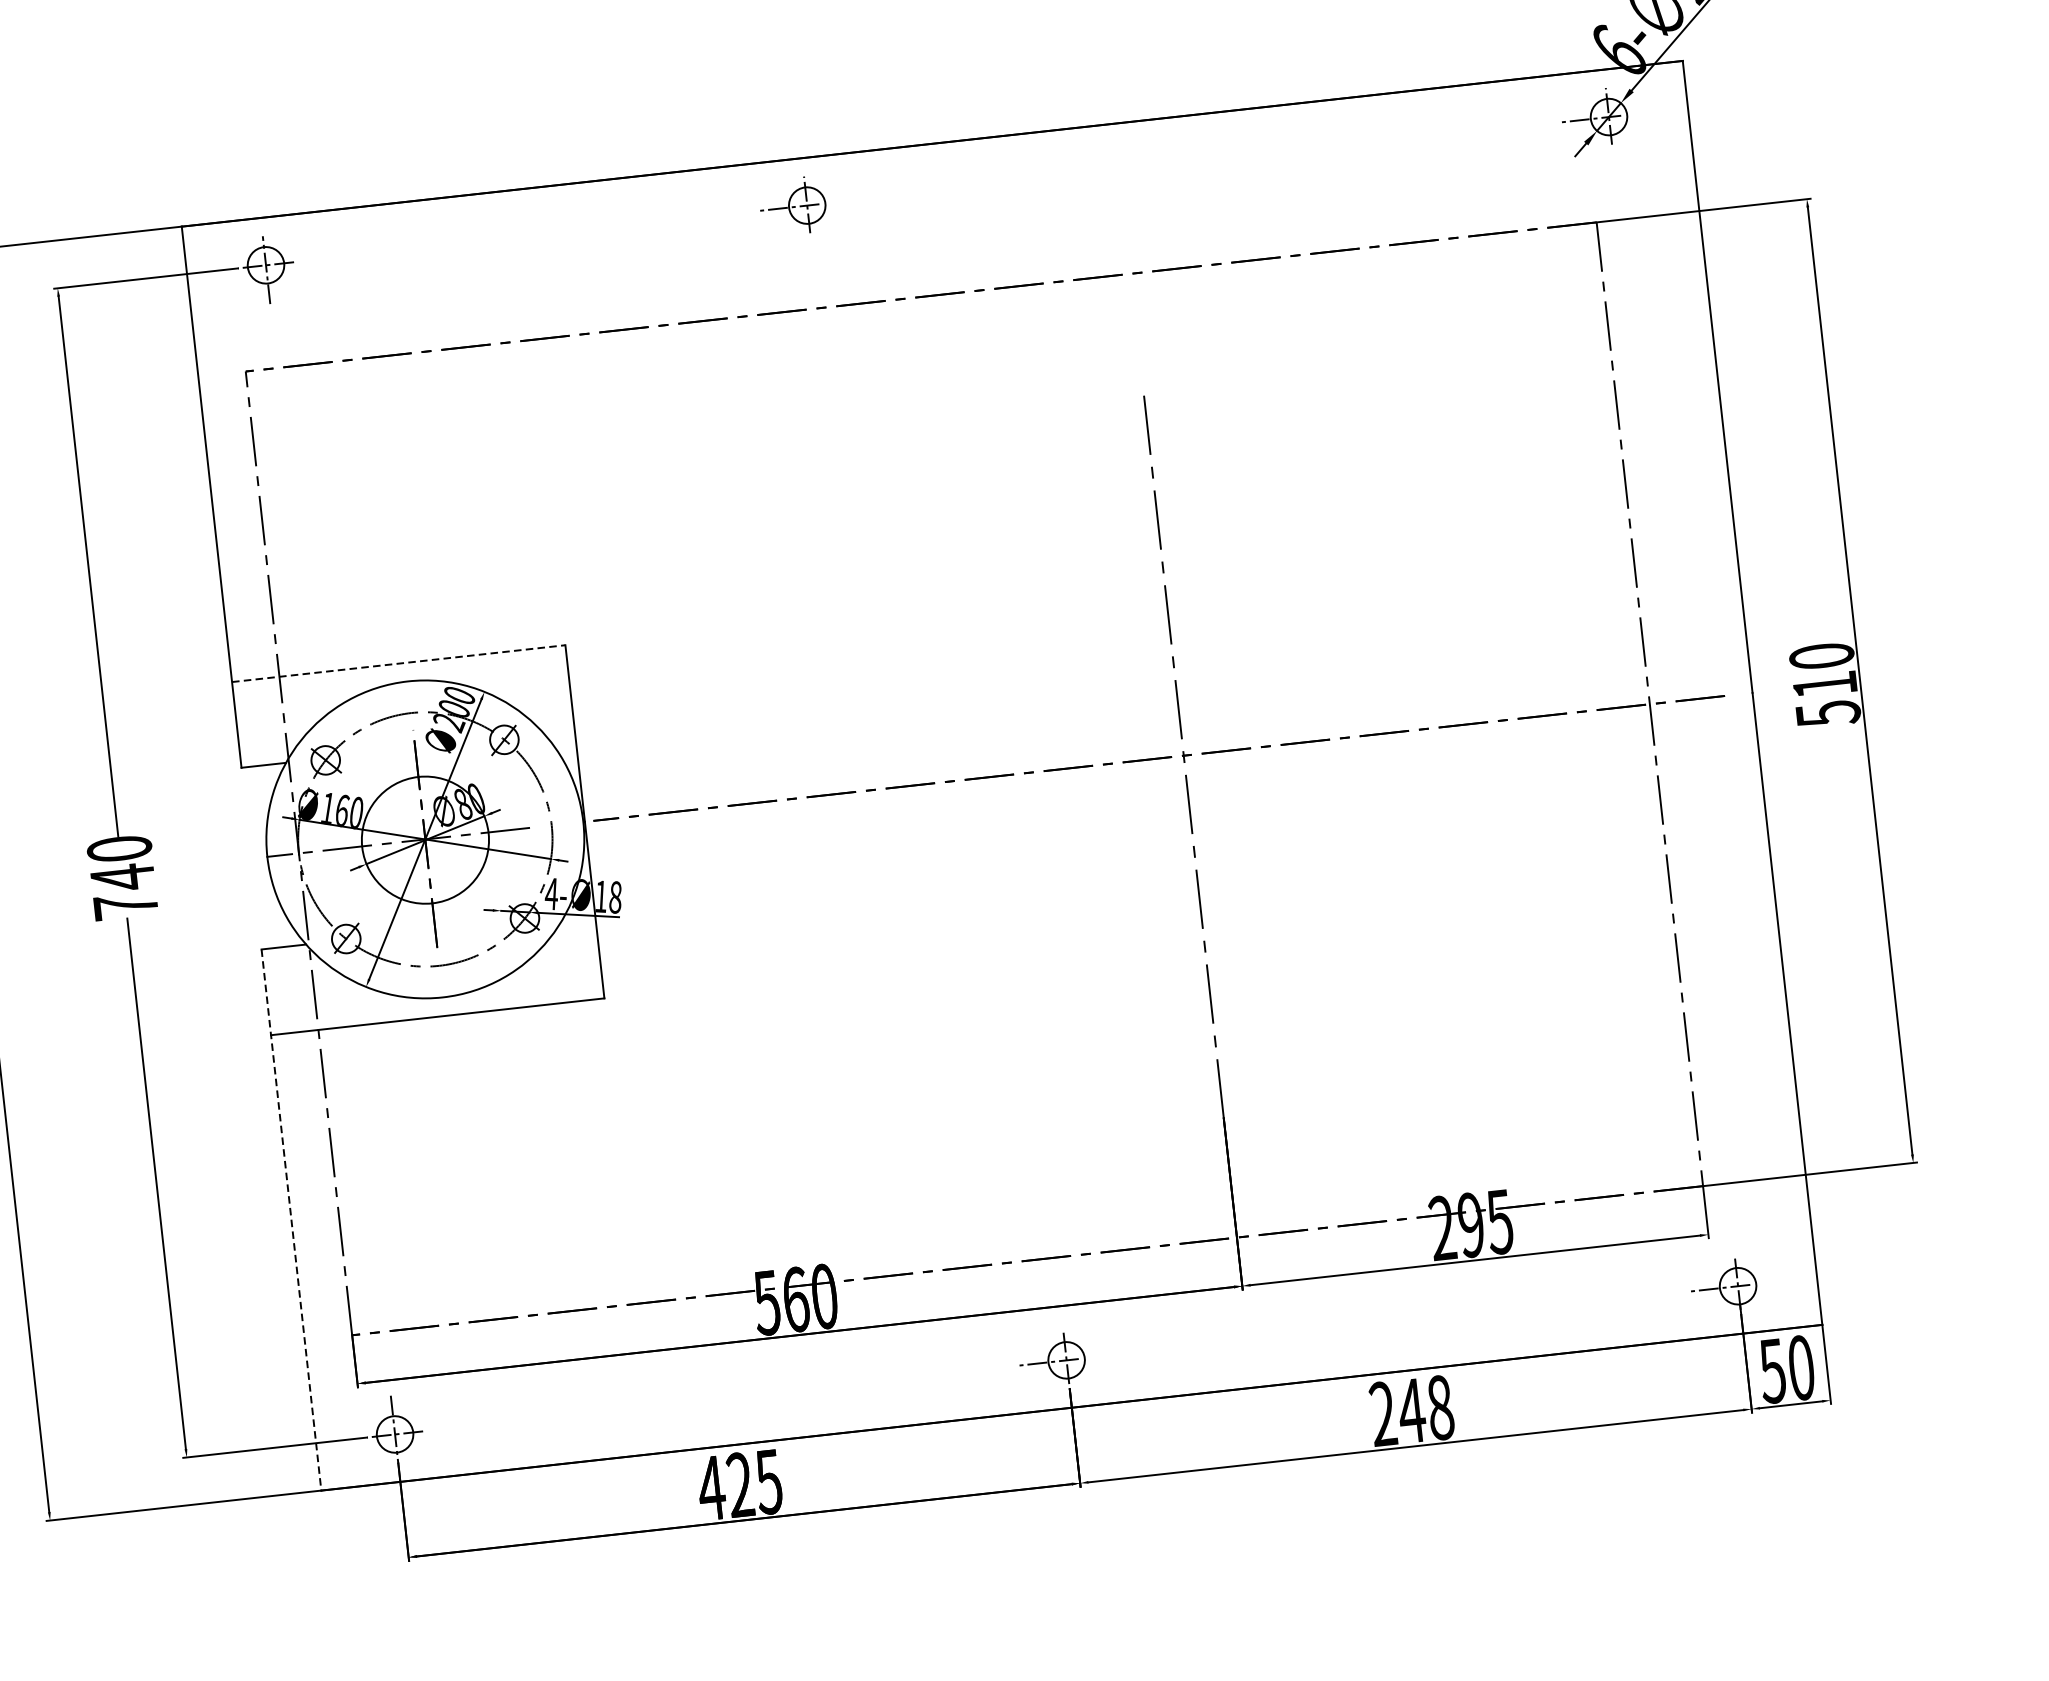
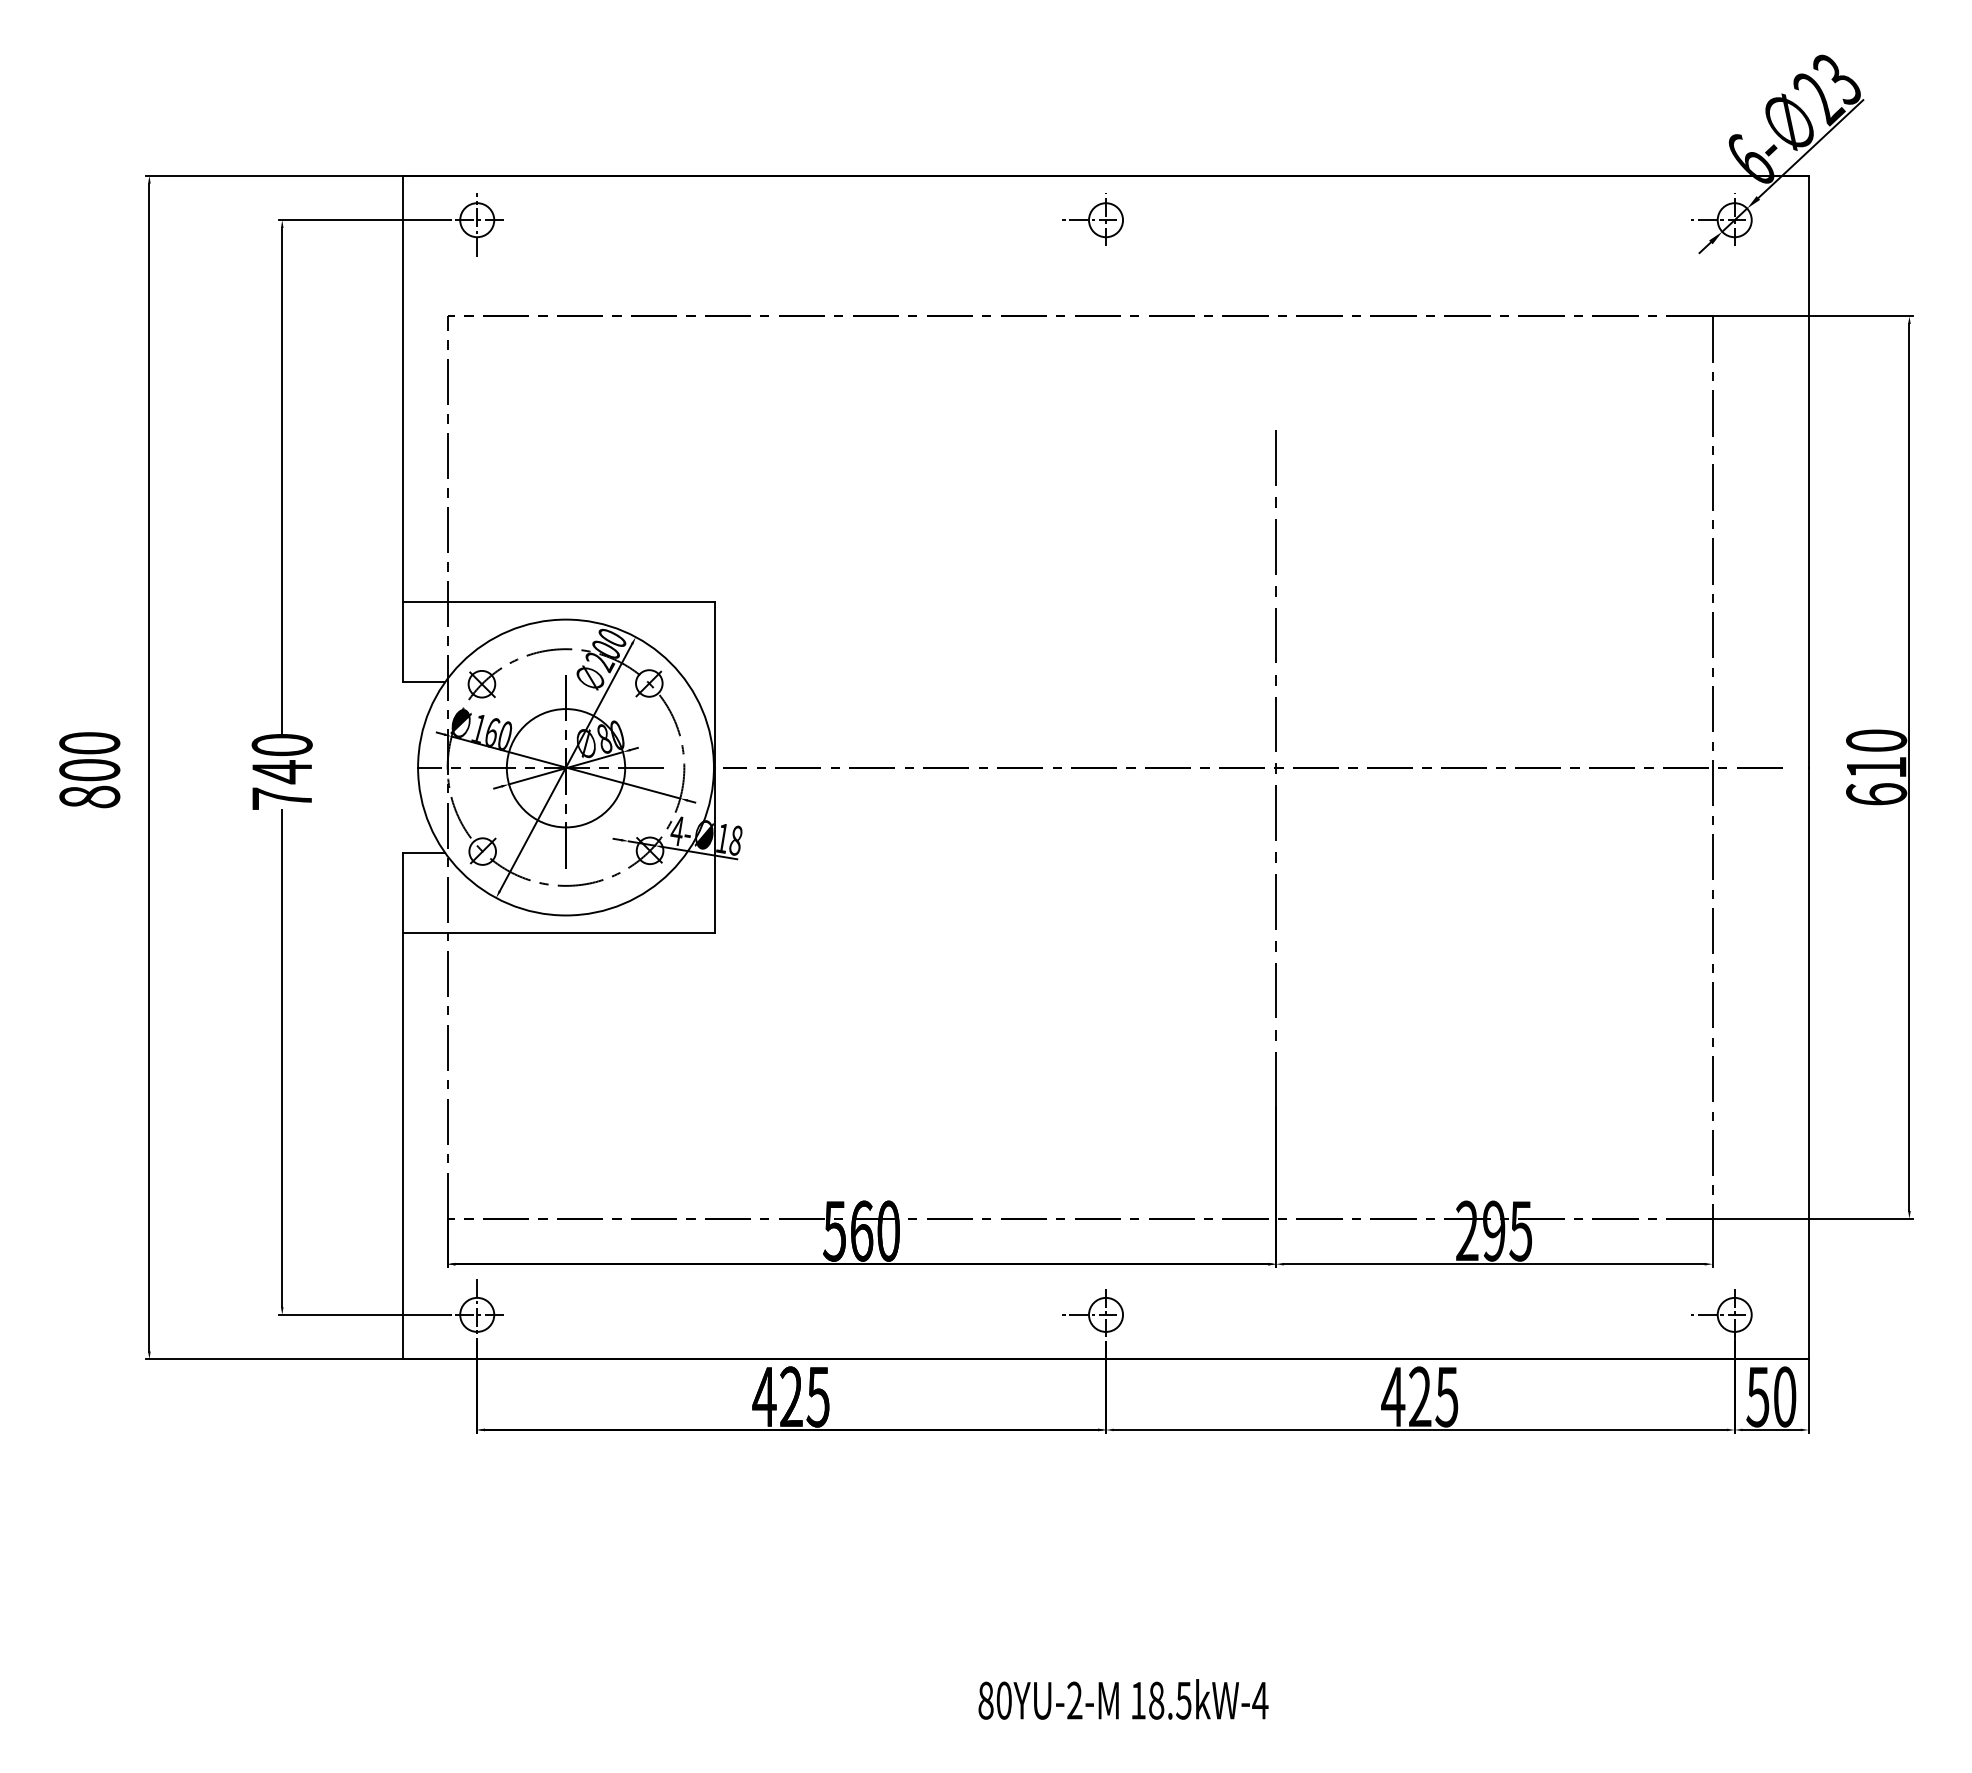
part: (792, 206) -> (1092, 219), moved
line: (398, 663) -> (559, 602), dashed -> solid
text: (1828, 713) -> (1876, 794), 510 -> 610
line: (291, 1220) -> (403, 1106), dashed -> solid
text: (1411, 1410) -> (1419, 1396), 248 -> 425

